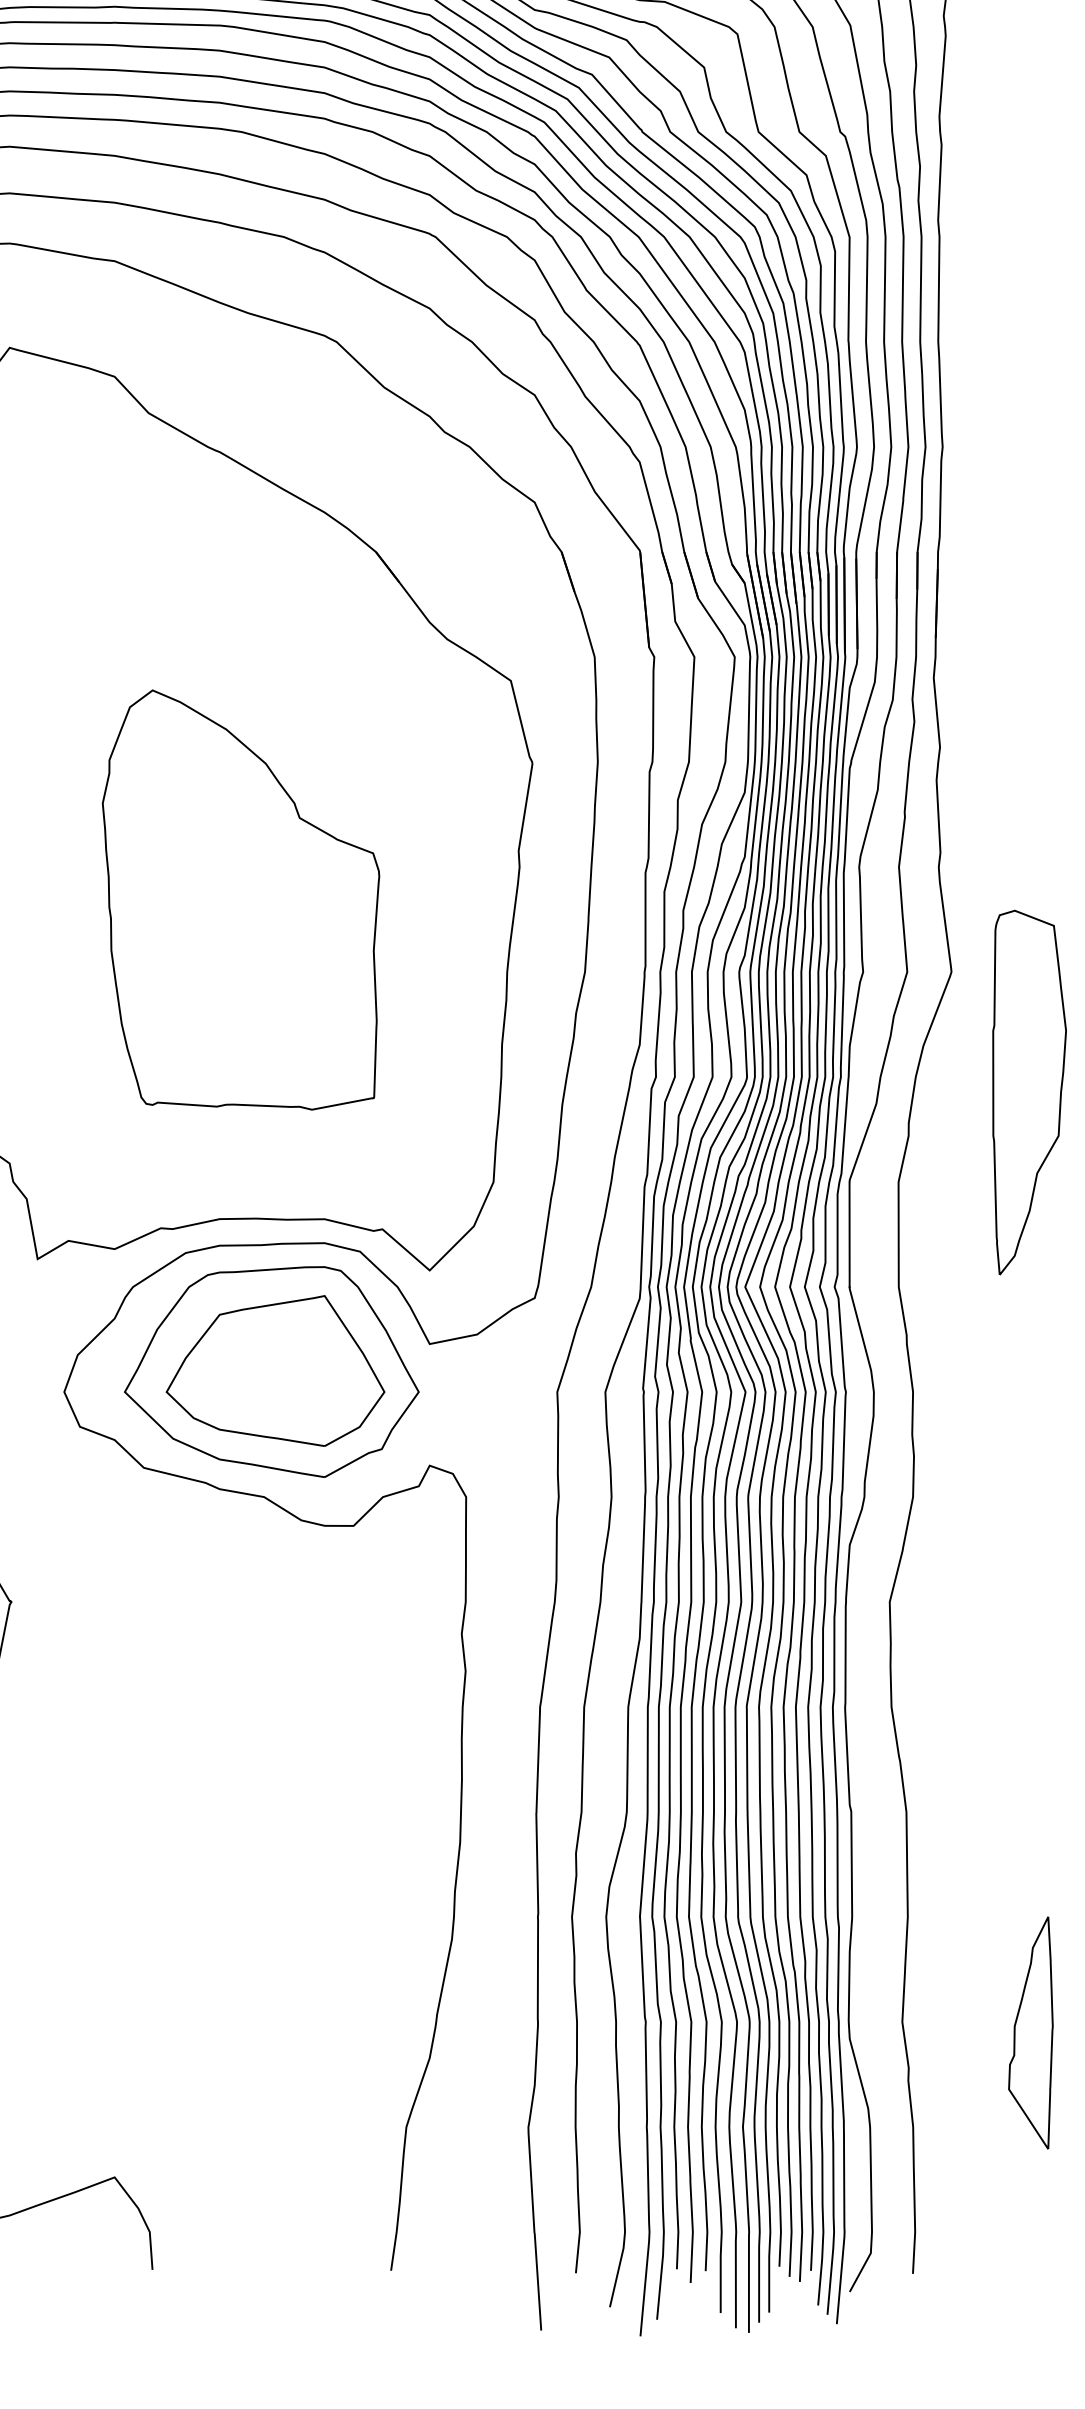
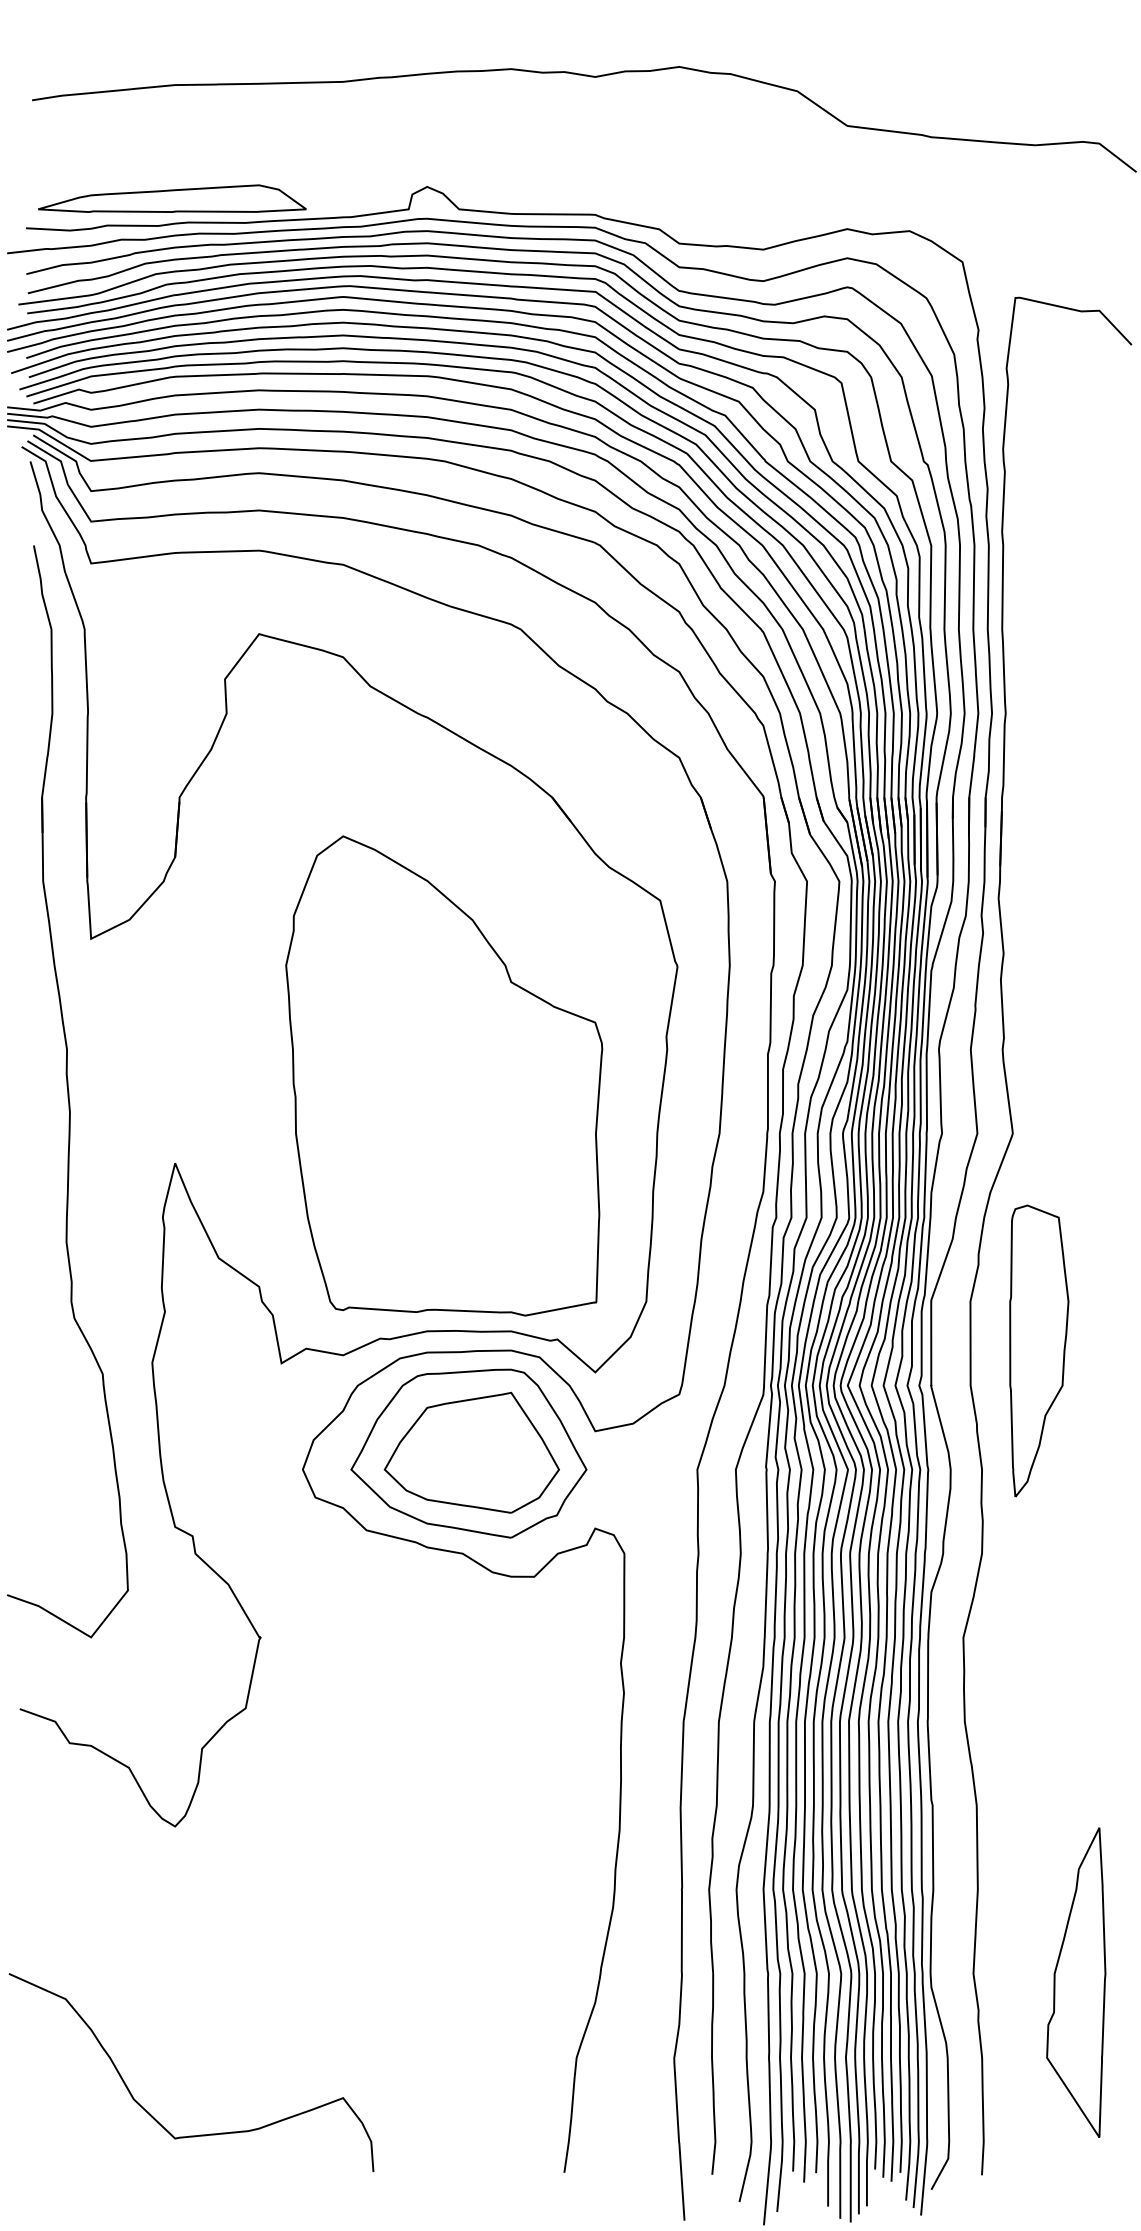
part: (241, 899) -> (444, 1075), size x1.43
part: (1029, 1091) -> (1039, 1350), moved
part: (1031, 2032) -> (1076, 1982), size x1.67

